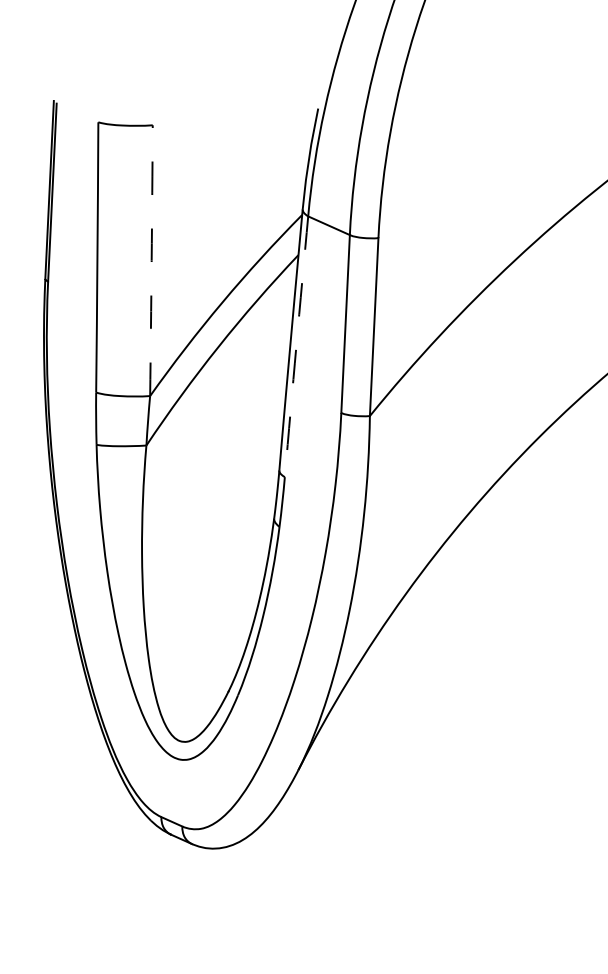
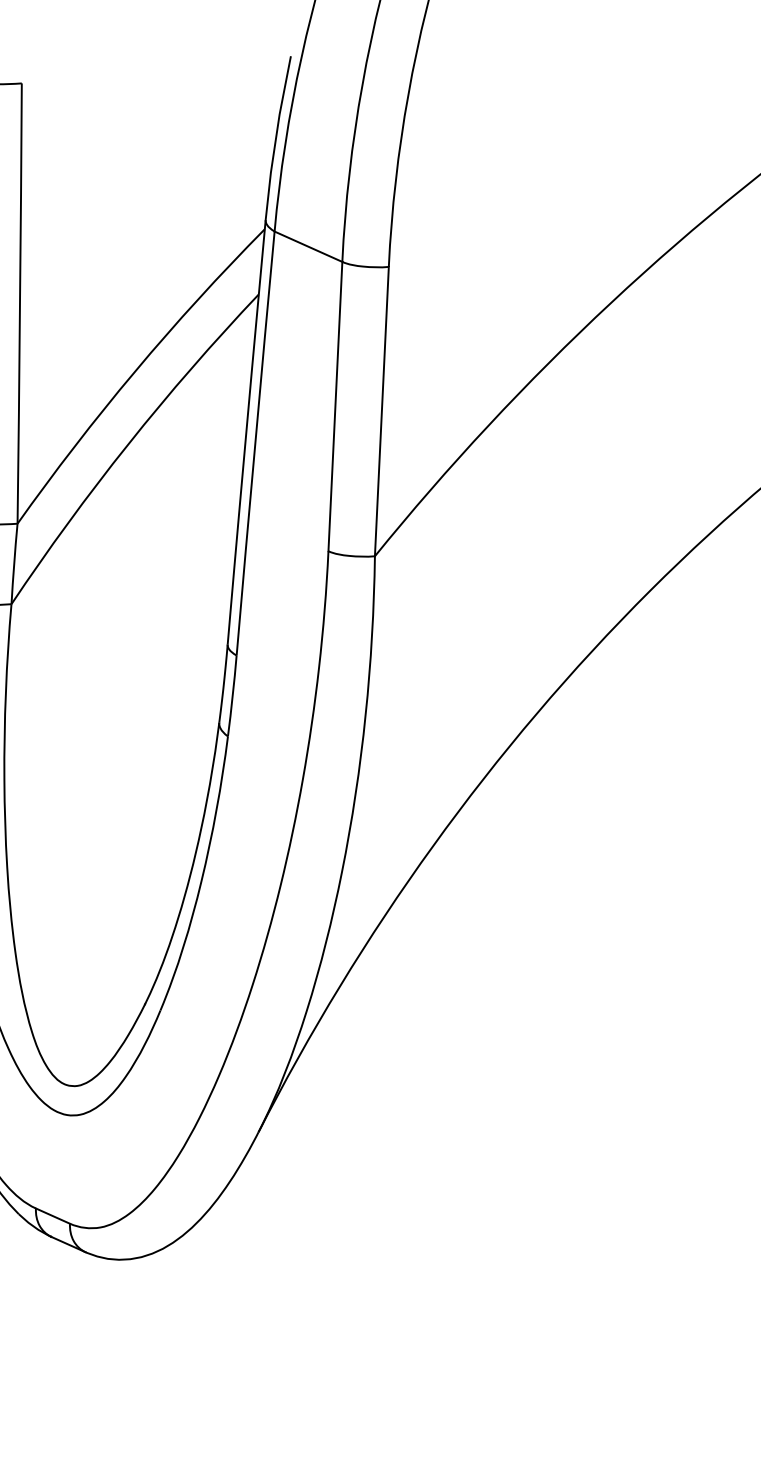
arc: (151, 260) -> (19, 303), dashed -> solid
arc: (296, 346) -> (255, 443), dashed -> solid

